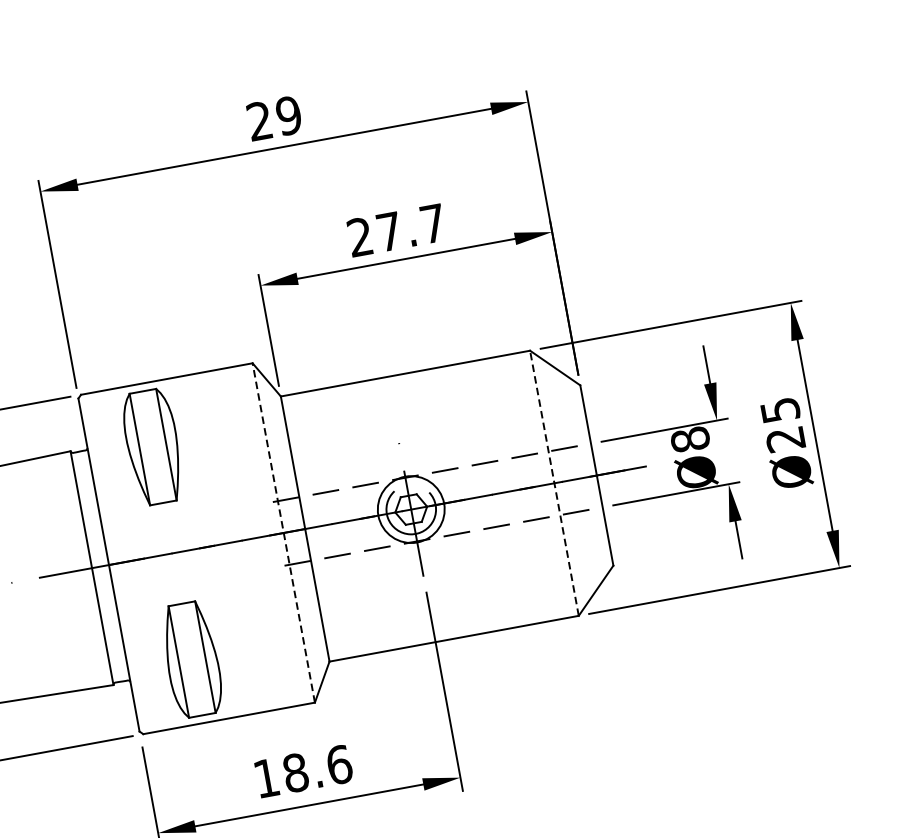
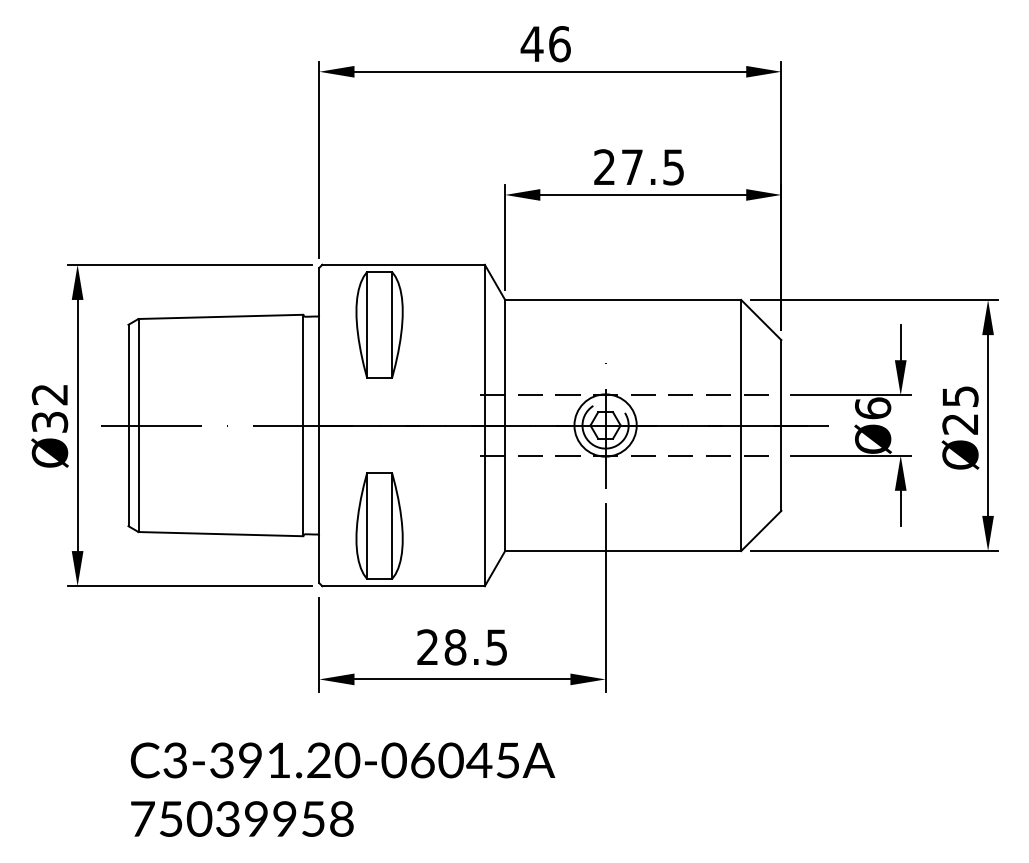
text: (273, 118) -> (545, 44), 29 -> 46
text: (432, 223) -> (673, 167), 27.7 -> 27.5
text: (690, 439) -> (873, 408), Ø8 -> Ø6
line: (554, 483) -> (741, 425), dashed -> solid
line: (283, 533) -> (484, 425), dashed -> solid
text: (303, 771) -> (462, 647), 18.6 -> 28.5

